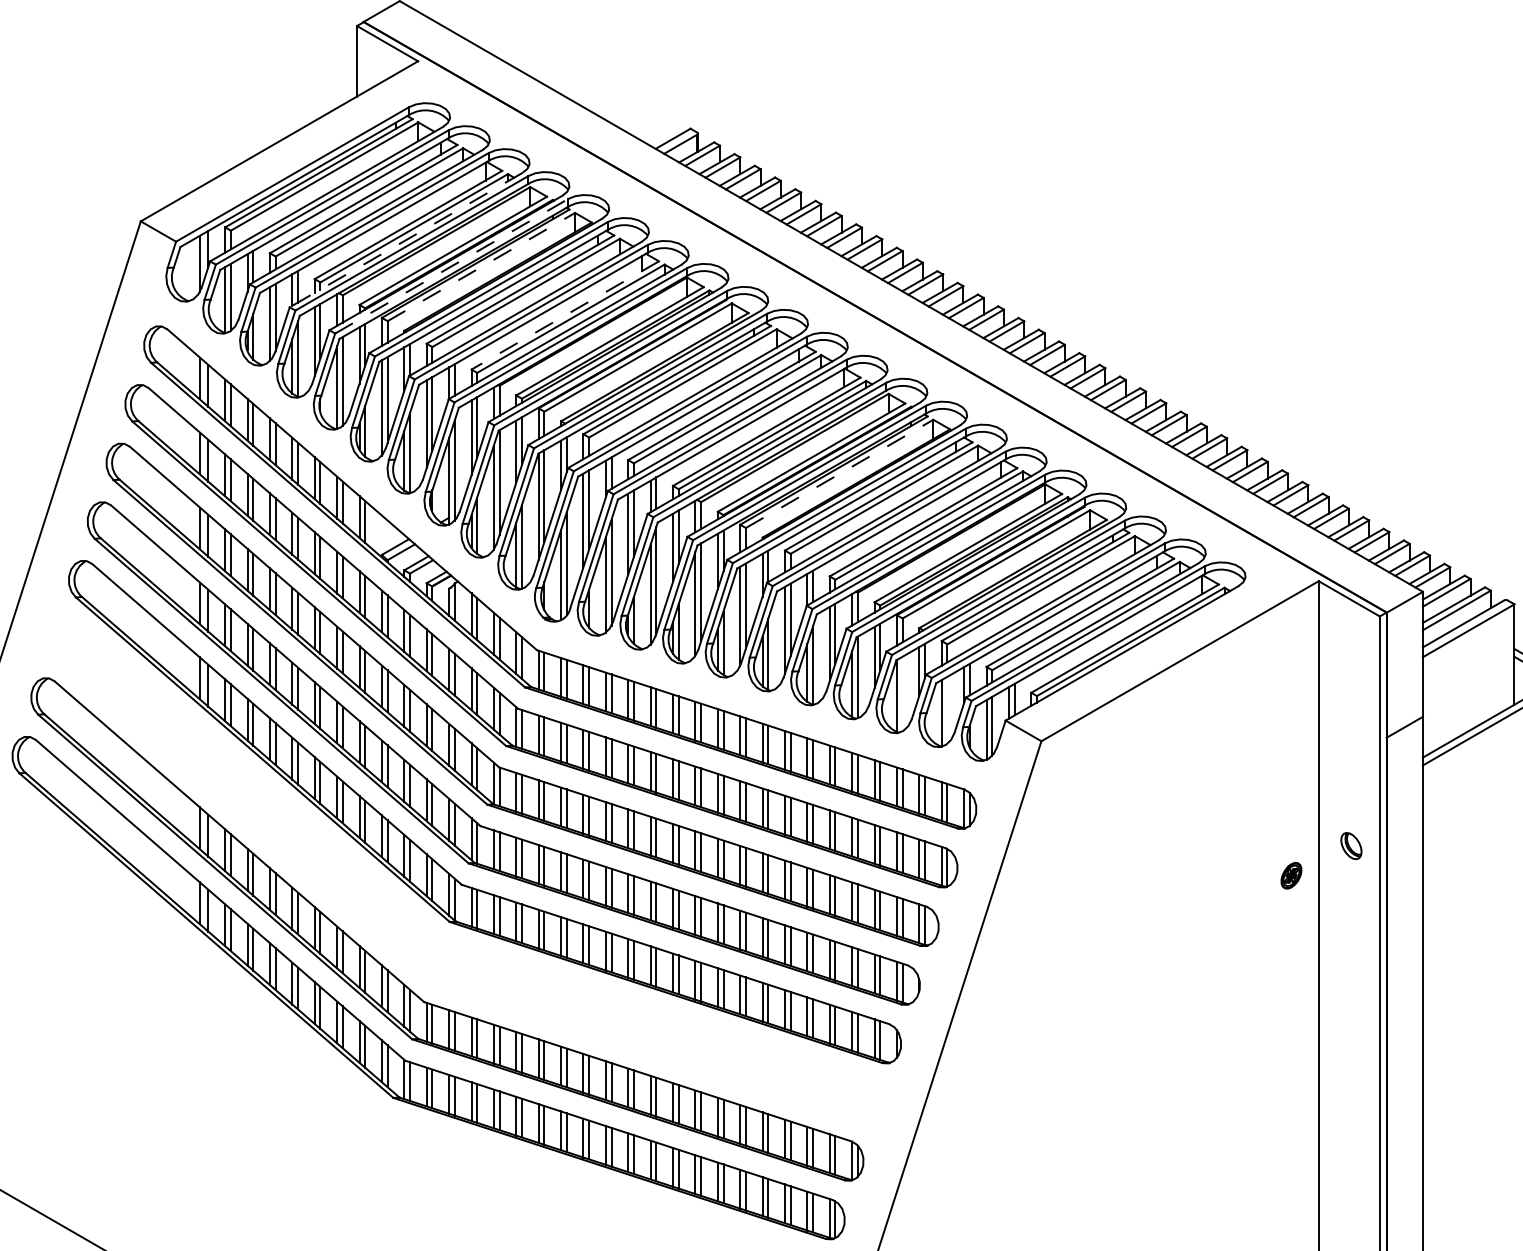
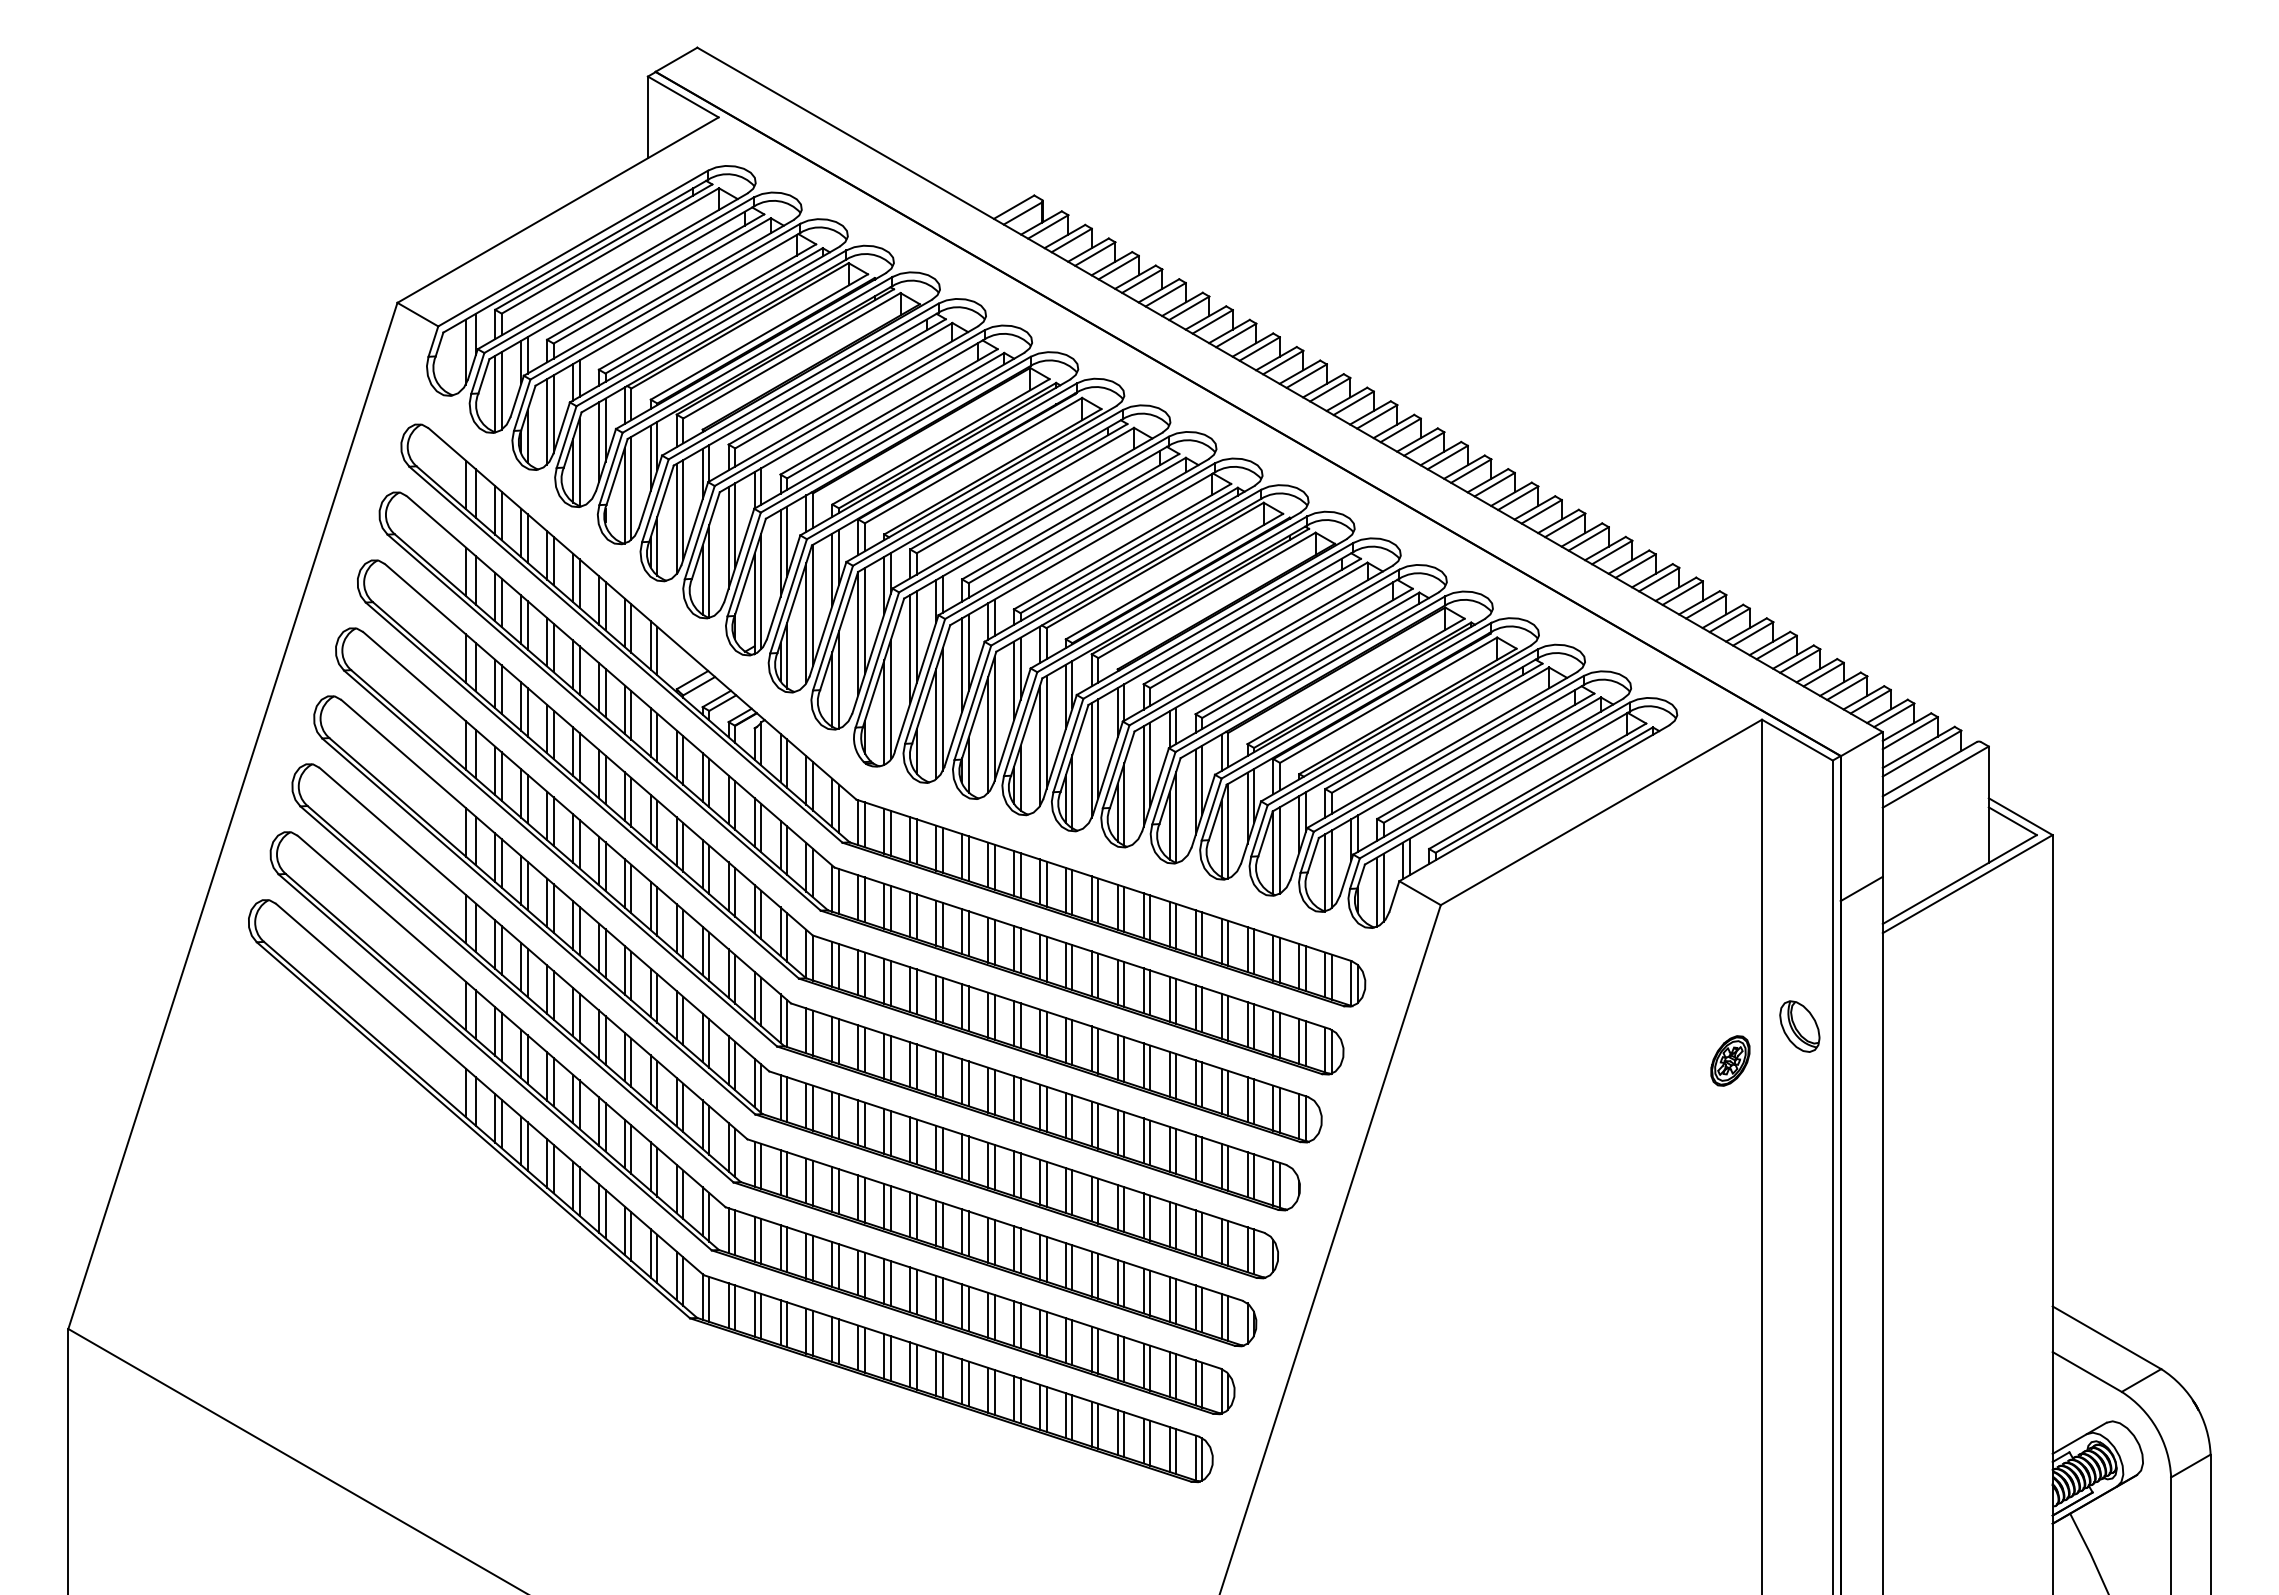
line: (405, 240) -> (704, 324), dashed -> solid
line: (451, 265) -> (757, 354), dashed -> solid
line: (481, 266) -> (792, 355), dashed -> solid
line: (564, 316) -> (888, 412), dashed -> solid
line: (840, 473) -> (1207, 595), dashed -> solid
line: (903, 694) -> (1280, 850), added
line: (947, 710) -> (1331, 869), added
part: (1351, 846) -> (1799, 1026), size x1.67
part: (1291, 875) -> (1730, 1060), size x1.67
part: (417, 920) -> (718, 1112), added

